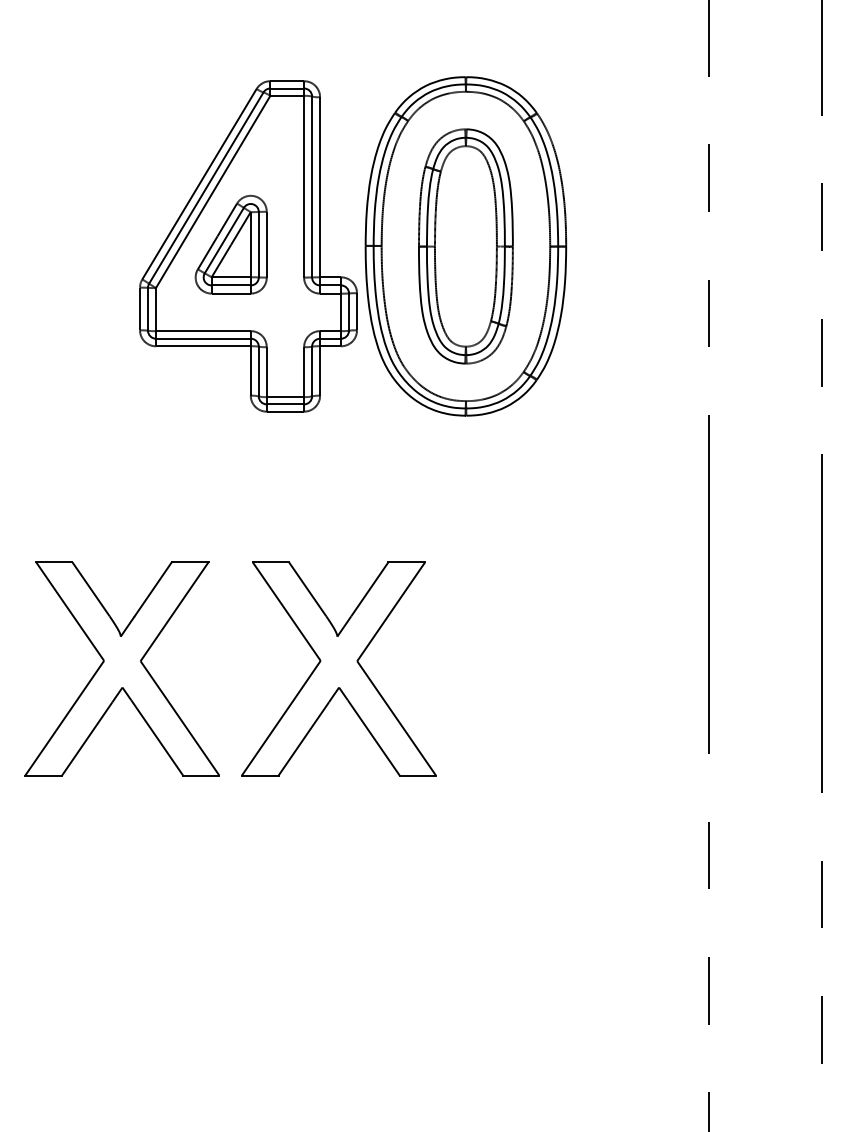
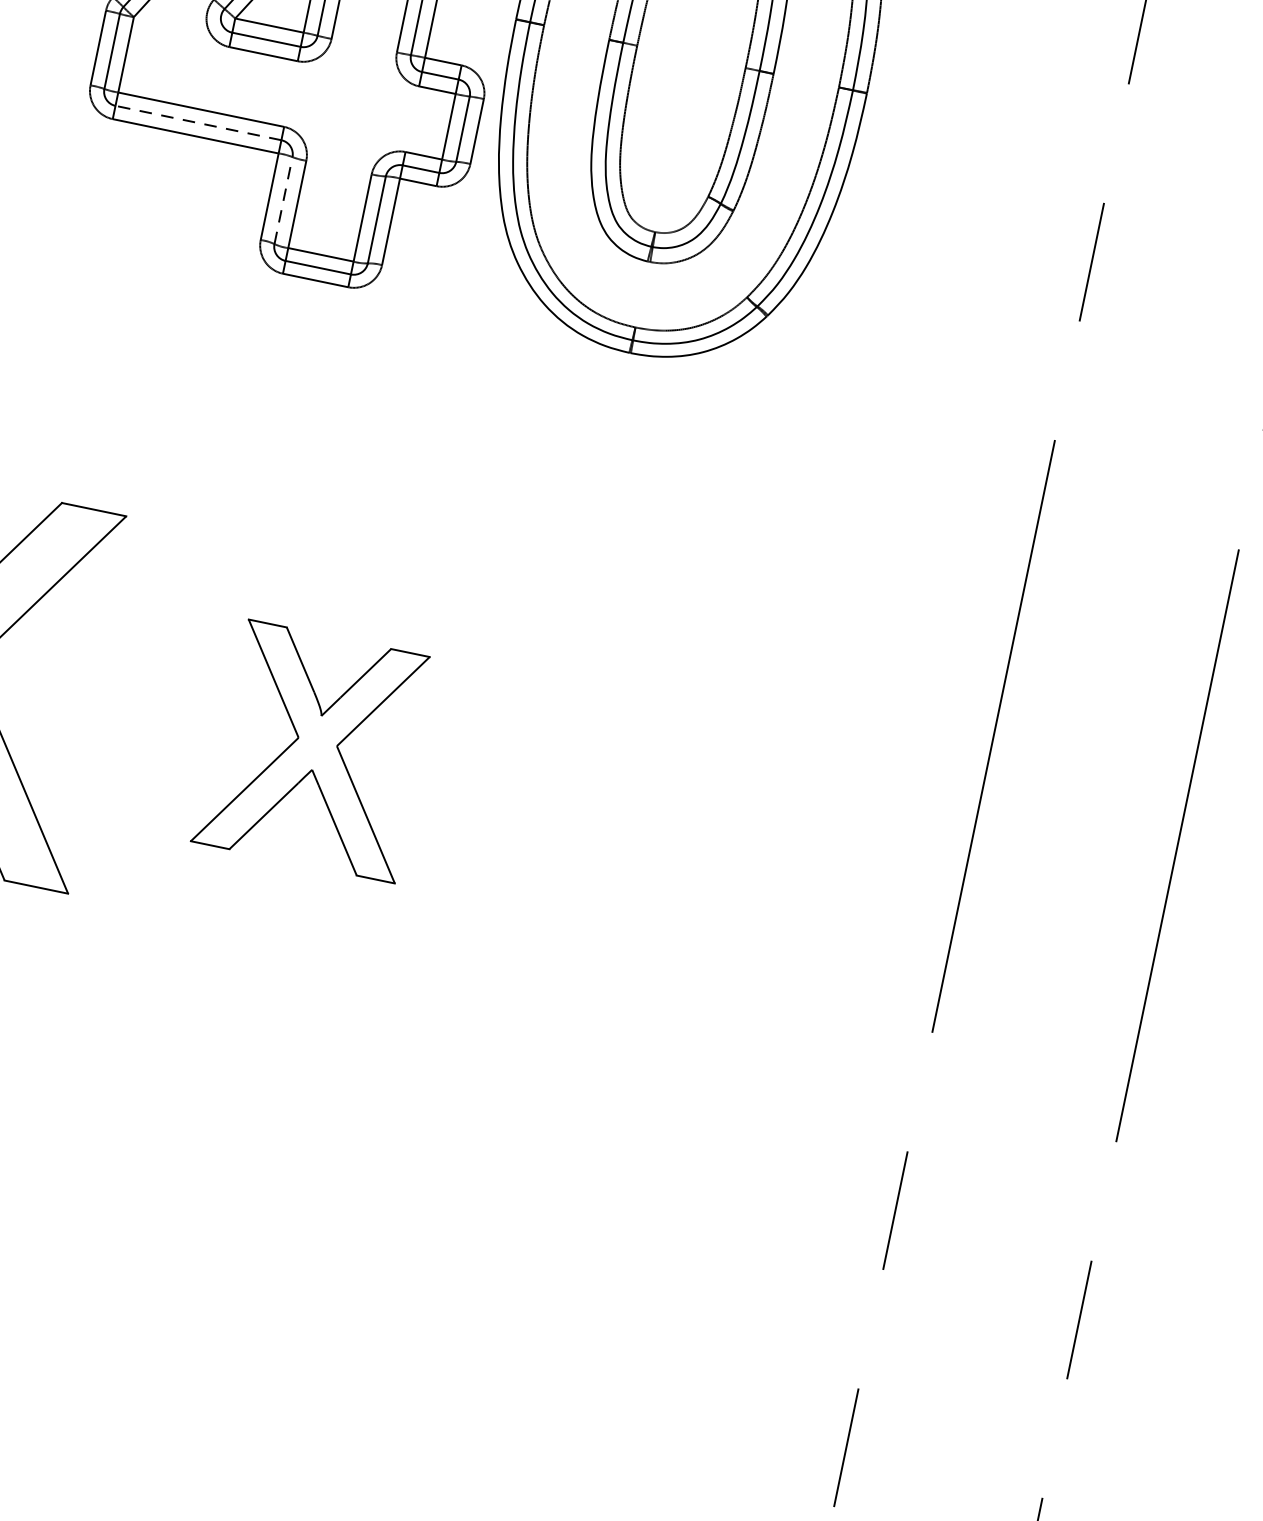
line: (202, 338) -> (196, 122), solid -> dashed
line: (258, 371) -> (283, 200), solid -> dashed
part: (338, 668) -> (315, 749), size x0.6

